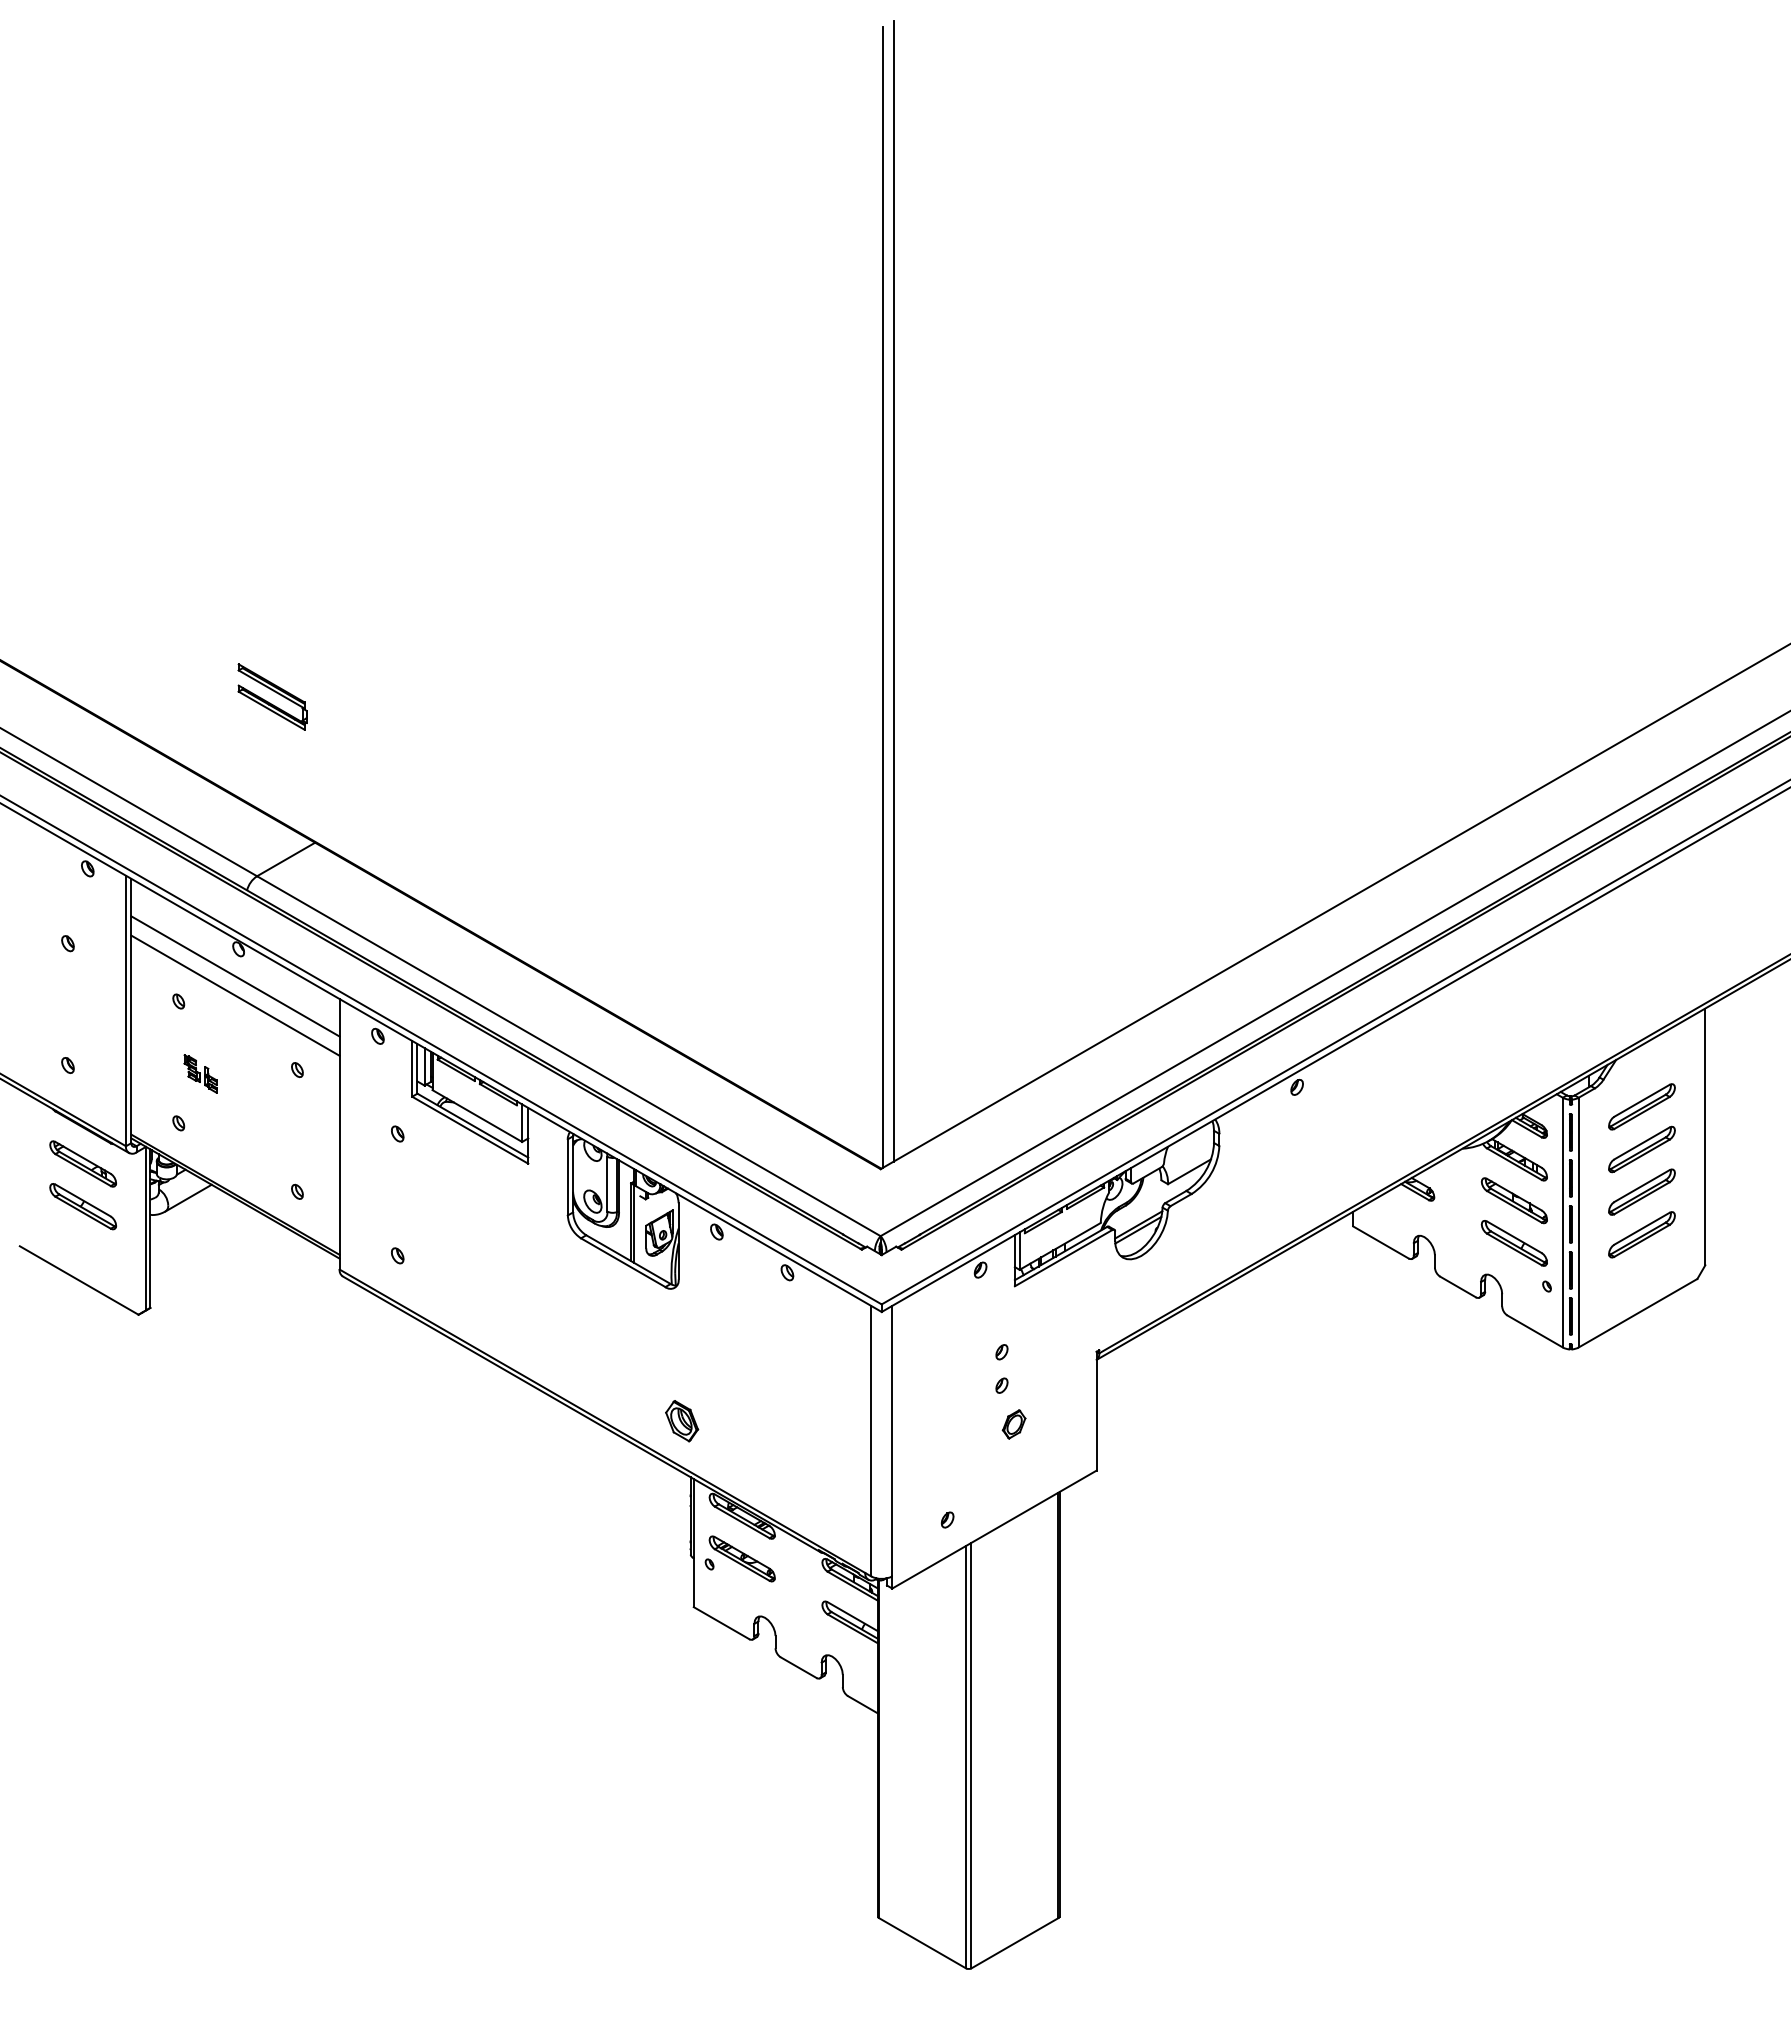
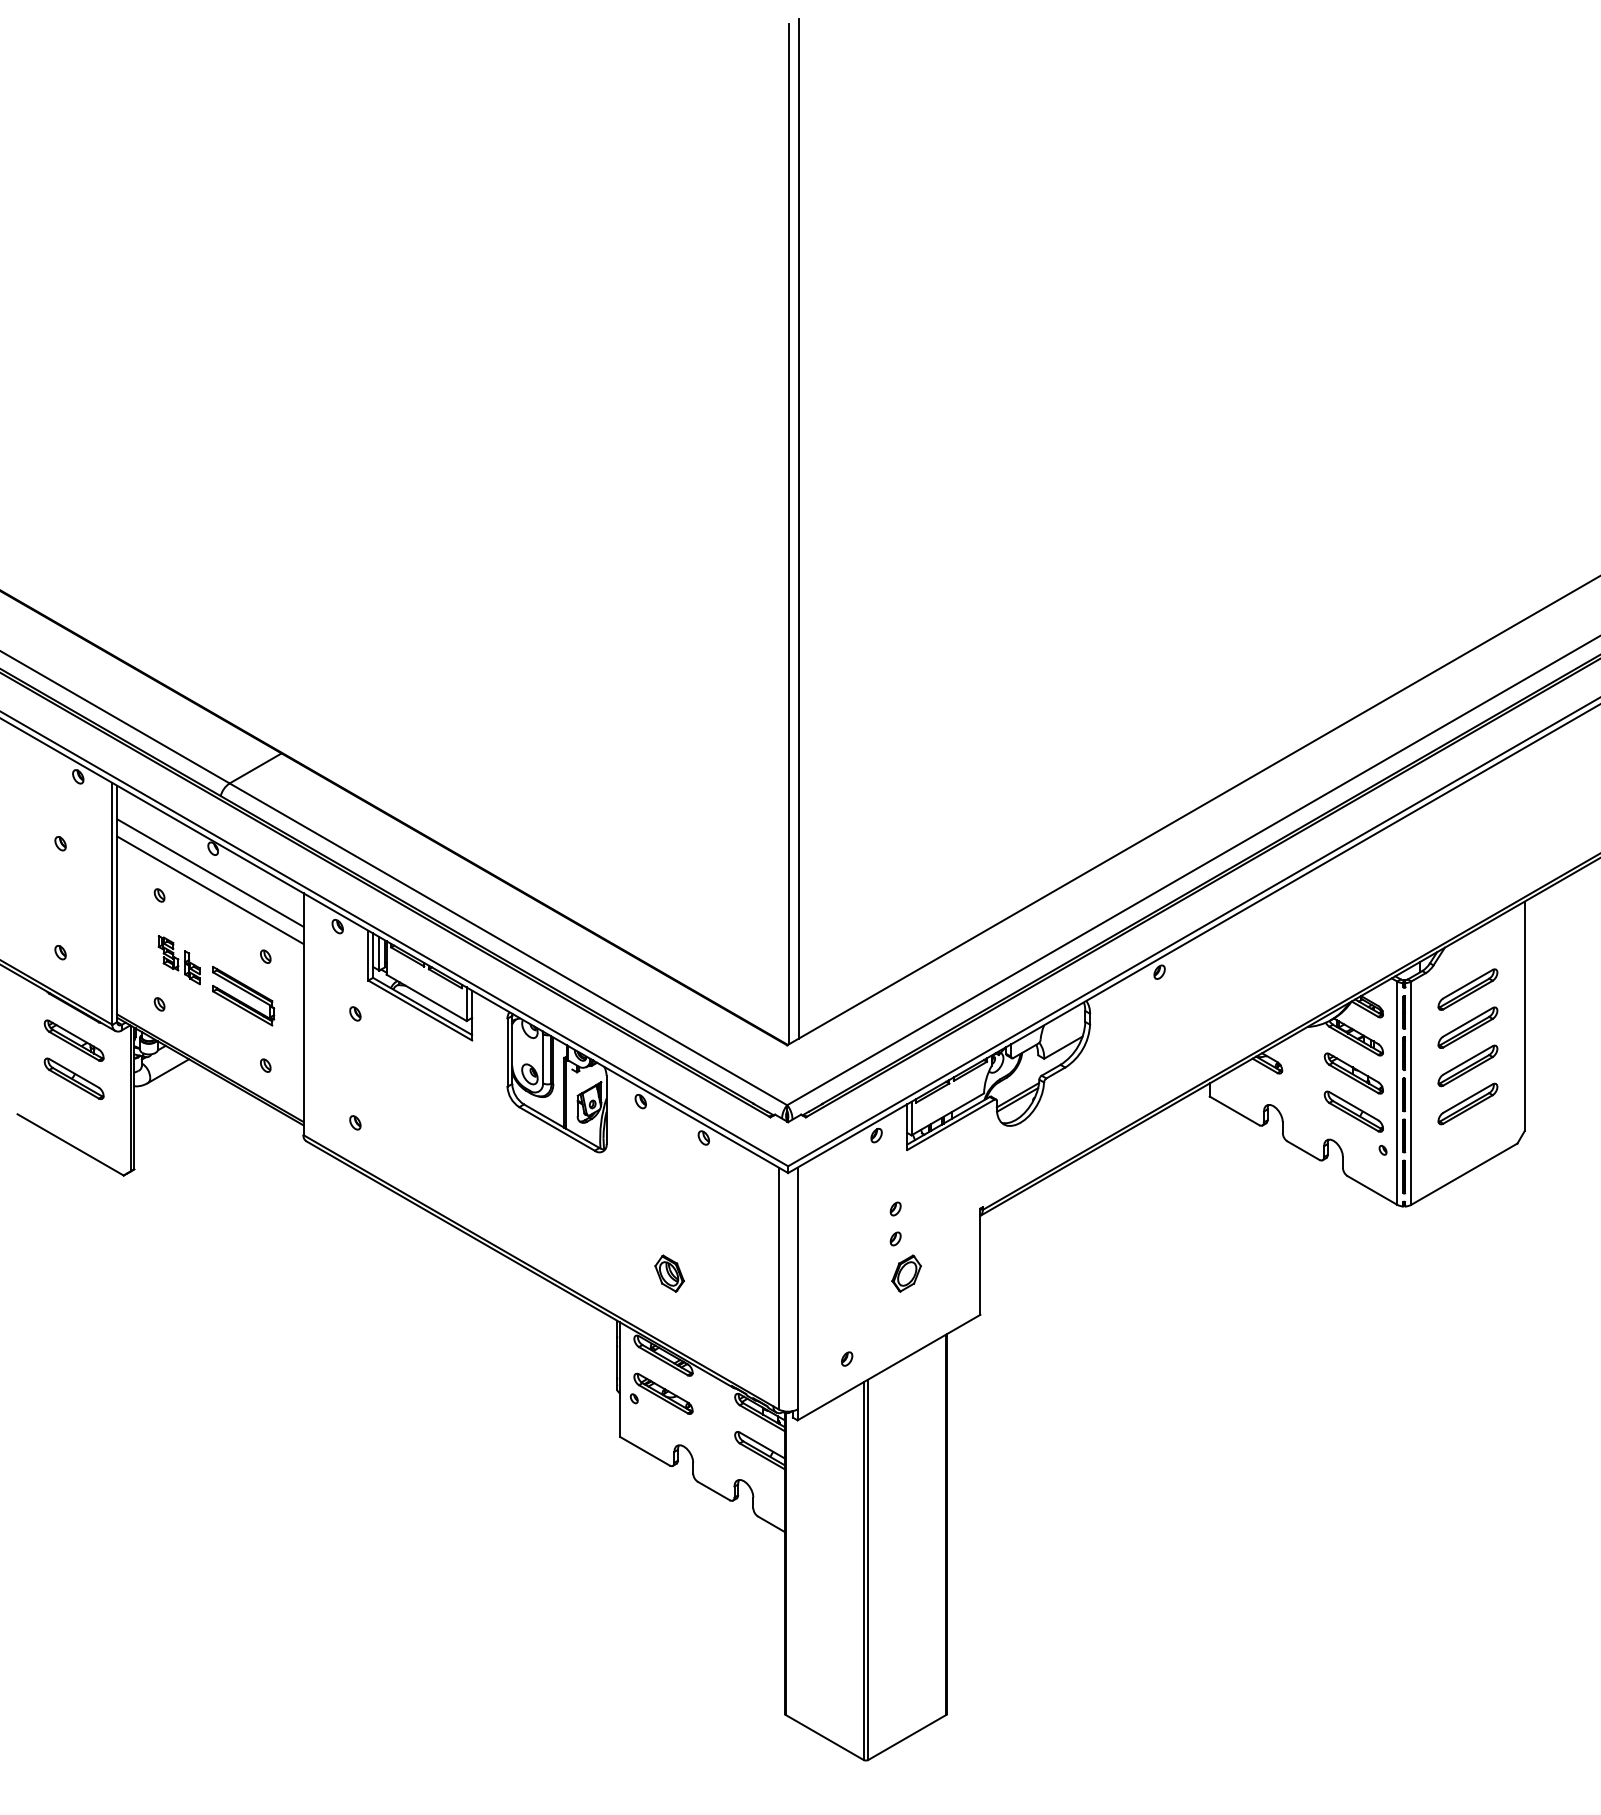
part: (272, 697) -> (243, 996), moved
part: (199, 1074) -> (178, 960), size x1.43
part: (681, 1420) -> (669, 1273), moved
part: (1014, 1424) -> (906, 1273), size x1.43

